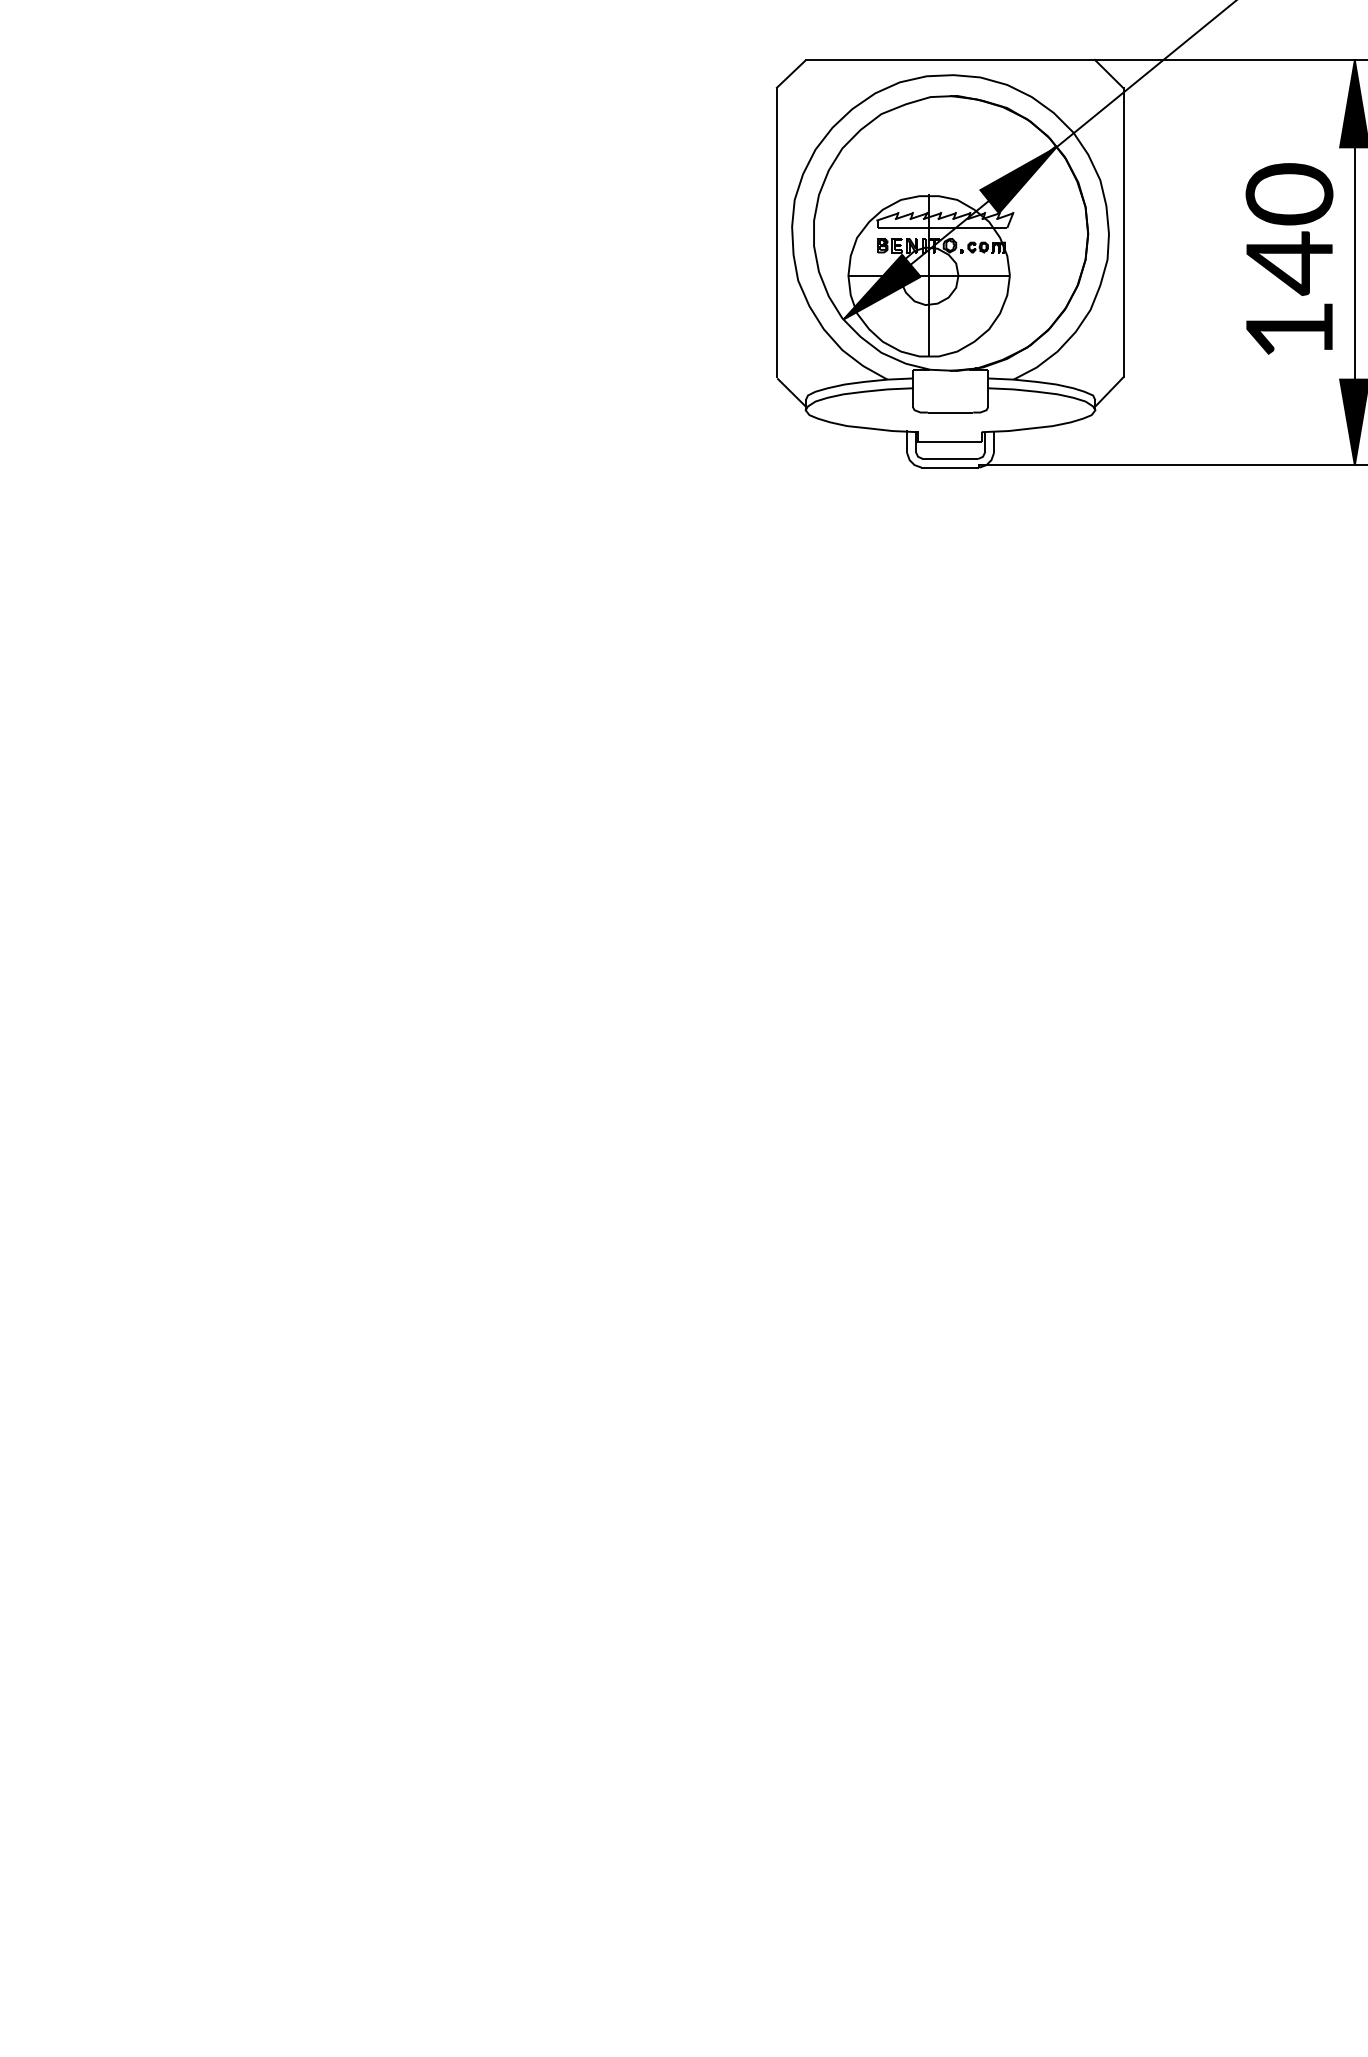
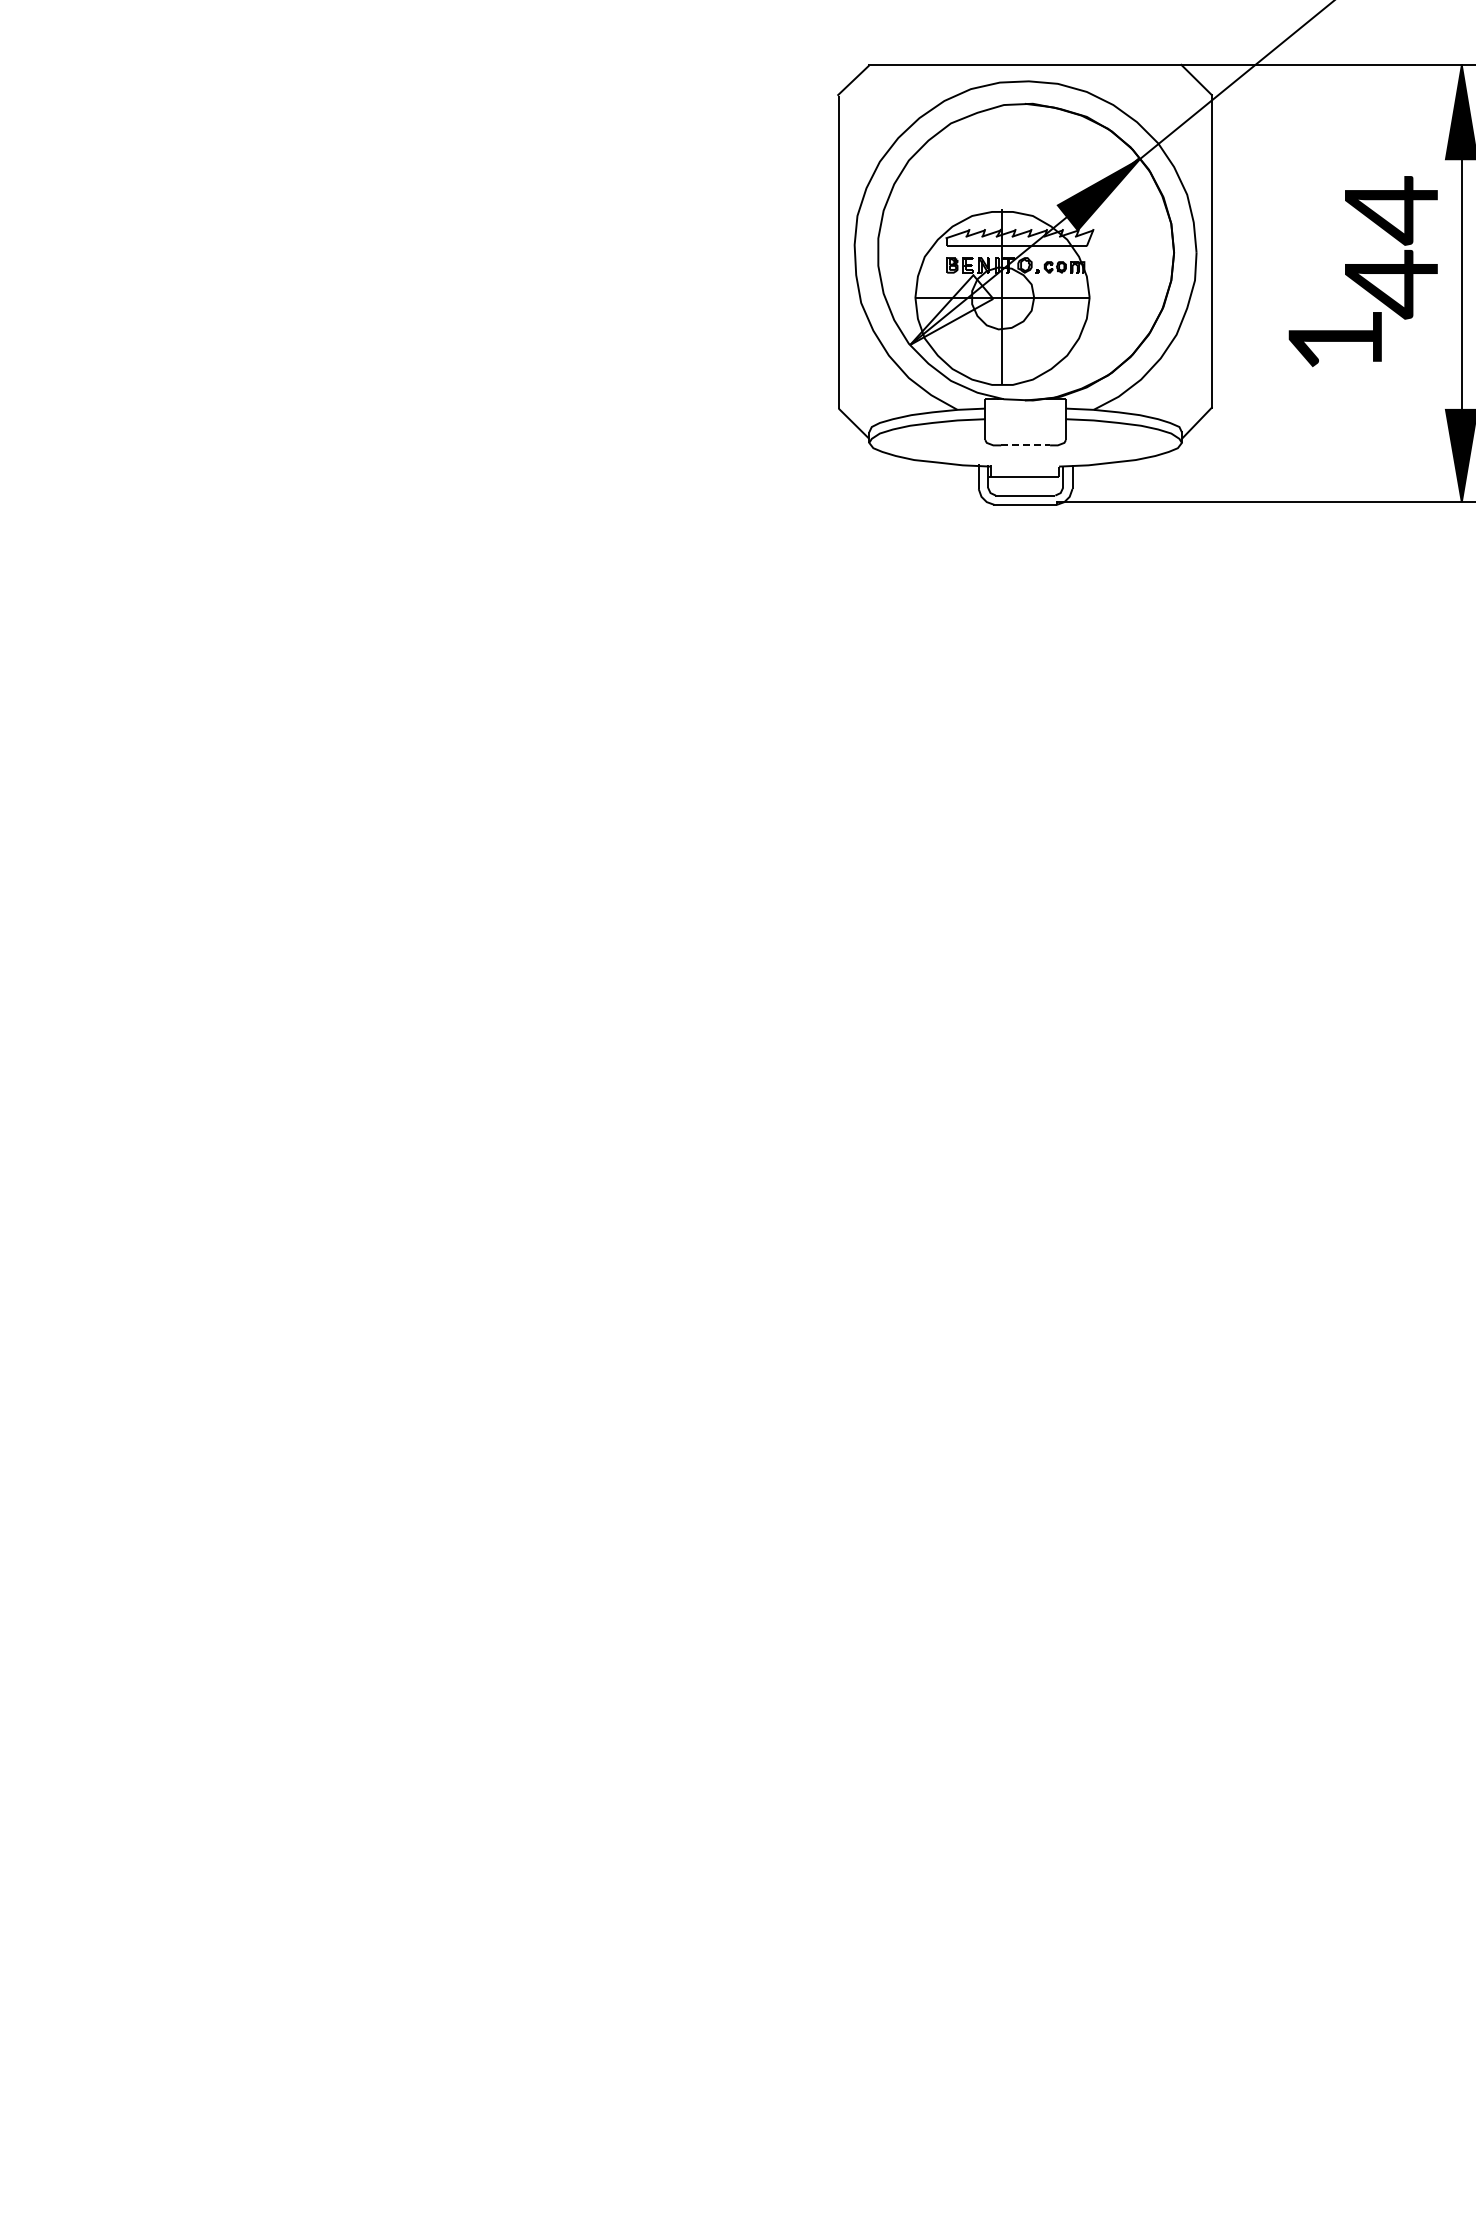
text: (1289, 194) -> (1391, 210), 0 -> 4
fill: (881, 287) -> (951, 310), removed
text: (1288, 329) -> (1334, 339), moved
line: (951, 412) -> (1026, 445), solid -> dashed

